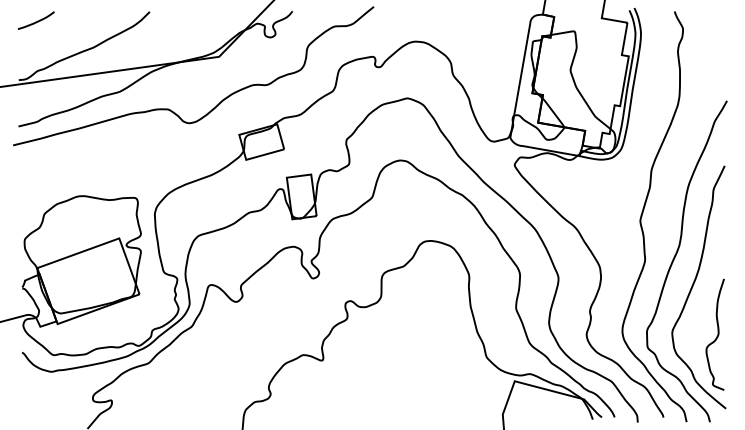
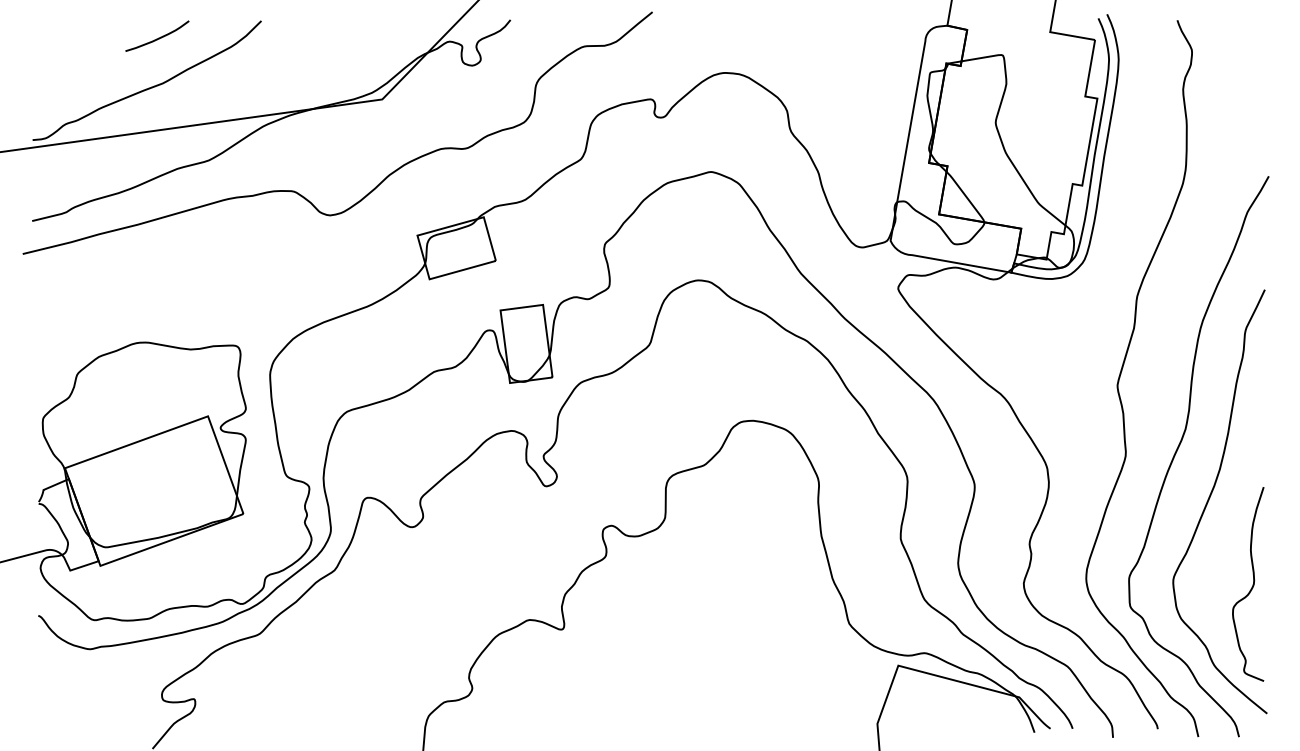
curve: (35, 21) -> (156, 37), moved

